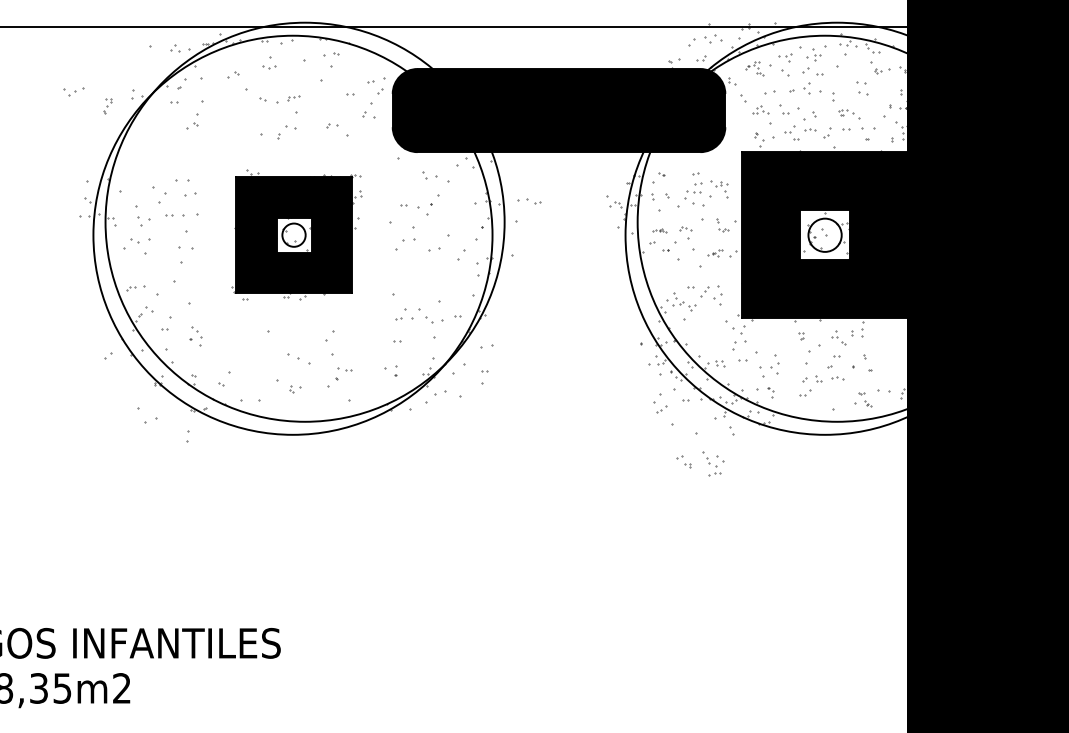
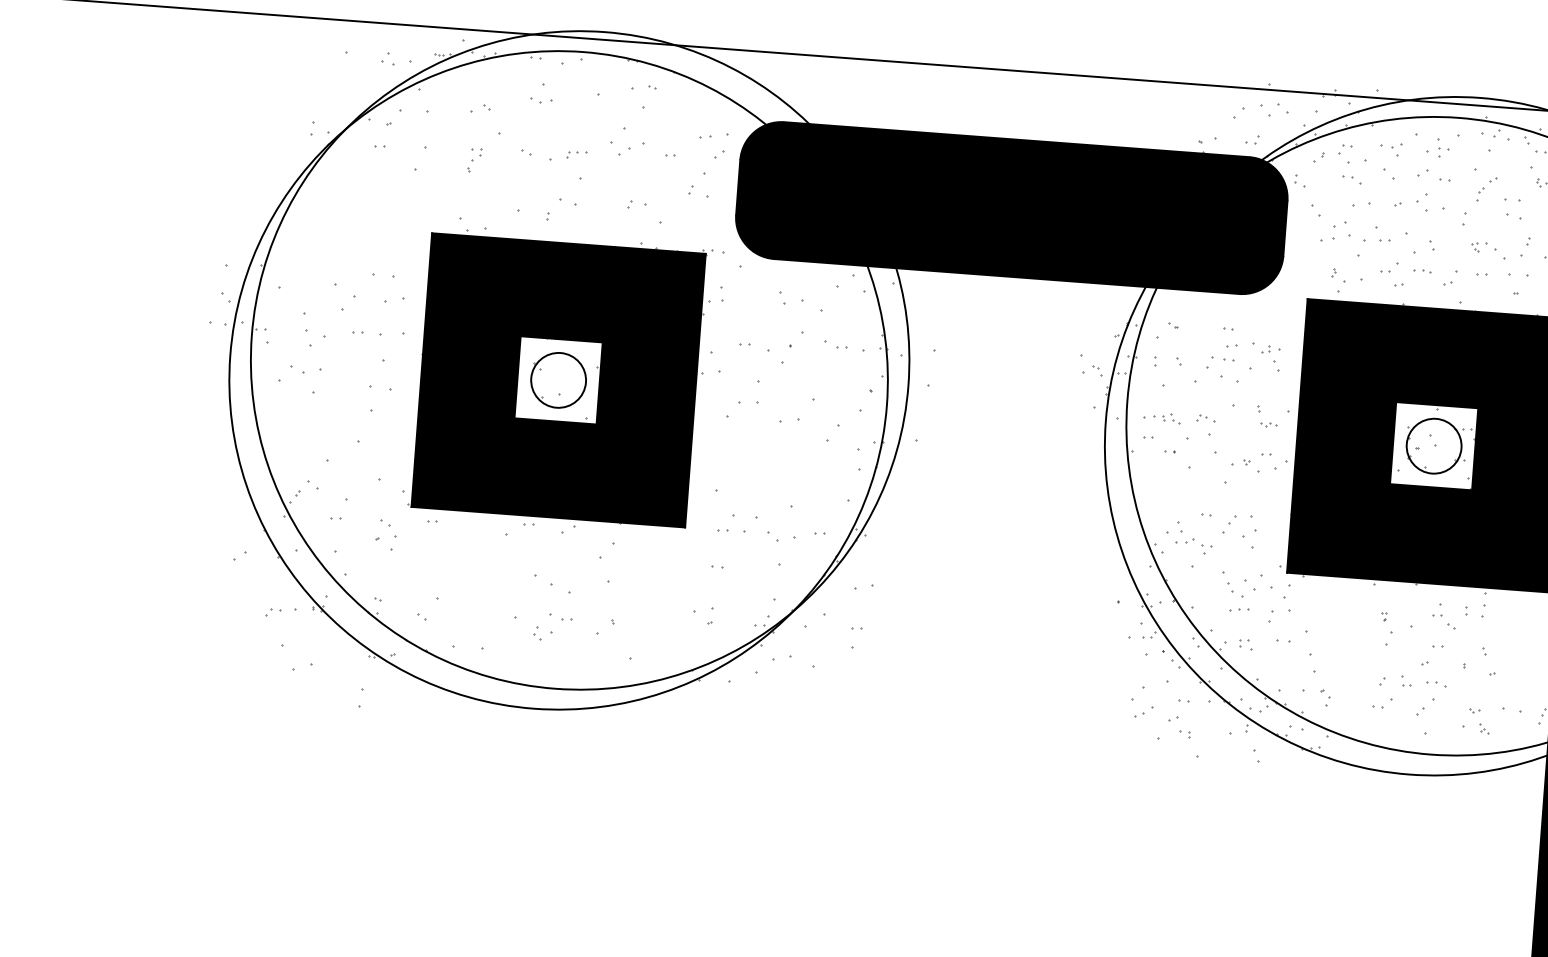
part: (754, 68) -> (1338, 163), size x1.67
part: (845, 77) -> (1487, 189), added
part: (73, 91) -> (626, 147), moved
part: (107, 106) -> (473, 160), moved
part: (760, 110) -> (1343, 232), size x1.67
part: (871, 110) -> (1525, 246), added
part: (192, 125) -> (406, 187), removed
part: (533, 201) -> (835, 345), moved
part: (659, 230) -> (1162, 417), size x1.67
part: (296, 234) -> (564, 379), size x1.43
part: (715, 253) -> (1251, 462), size x1.67
part: (135, 288) -> (280, 612), moved
part: (804, 347) -> (1386, 628), size x0.62
part: (774, 364) -> (1334, 652), removed
part: (344, 369) -> (559, 617), moved
part: (831, 393) -> (1425, 707), added
part: (683, 461) -> (1178, 726), moved
part: (713, 463) -> (1238, 592), moved

